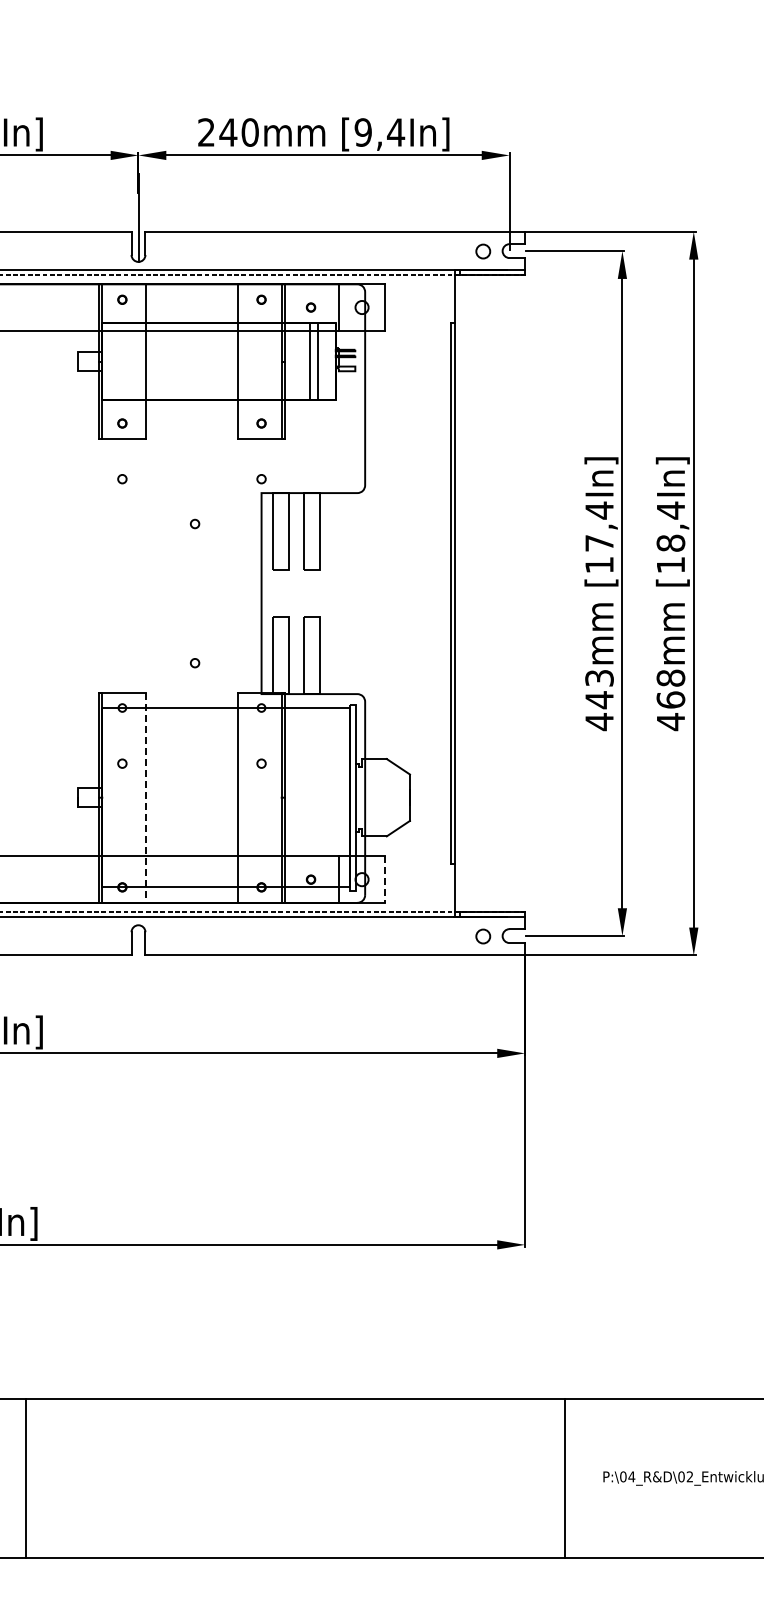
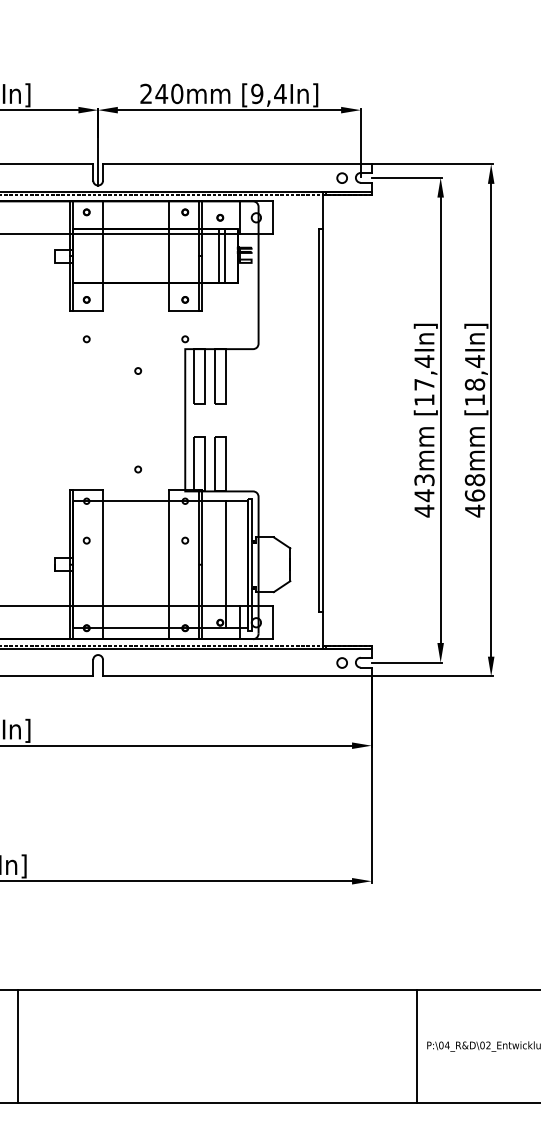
line: (318, 797) -> (225, 564), added
line: (145, 798) -> (103, 565), dashed -> solid
line: (385, 880) -> (272, 623), dashed -> solid
line: (565, 1477) -> (417, 1045), moved

